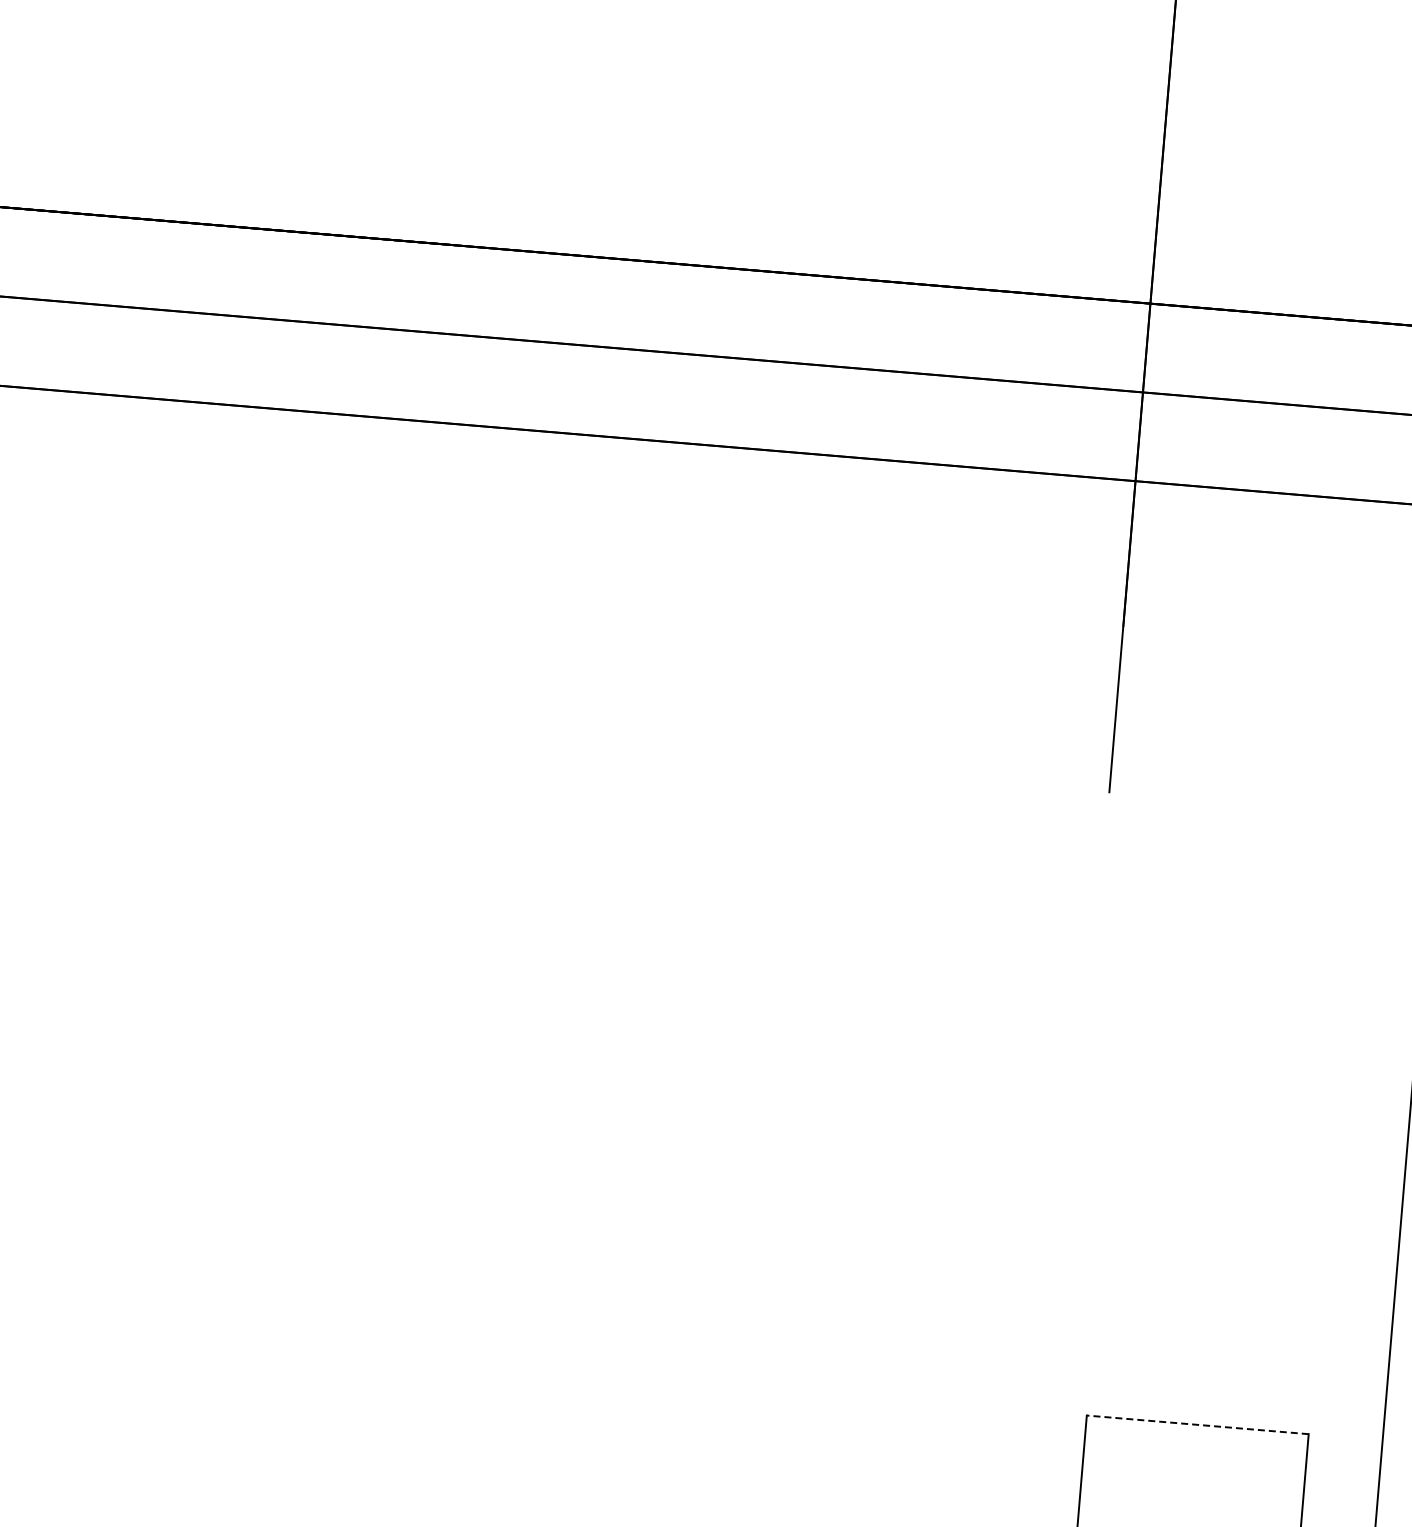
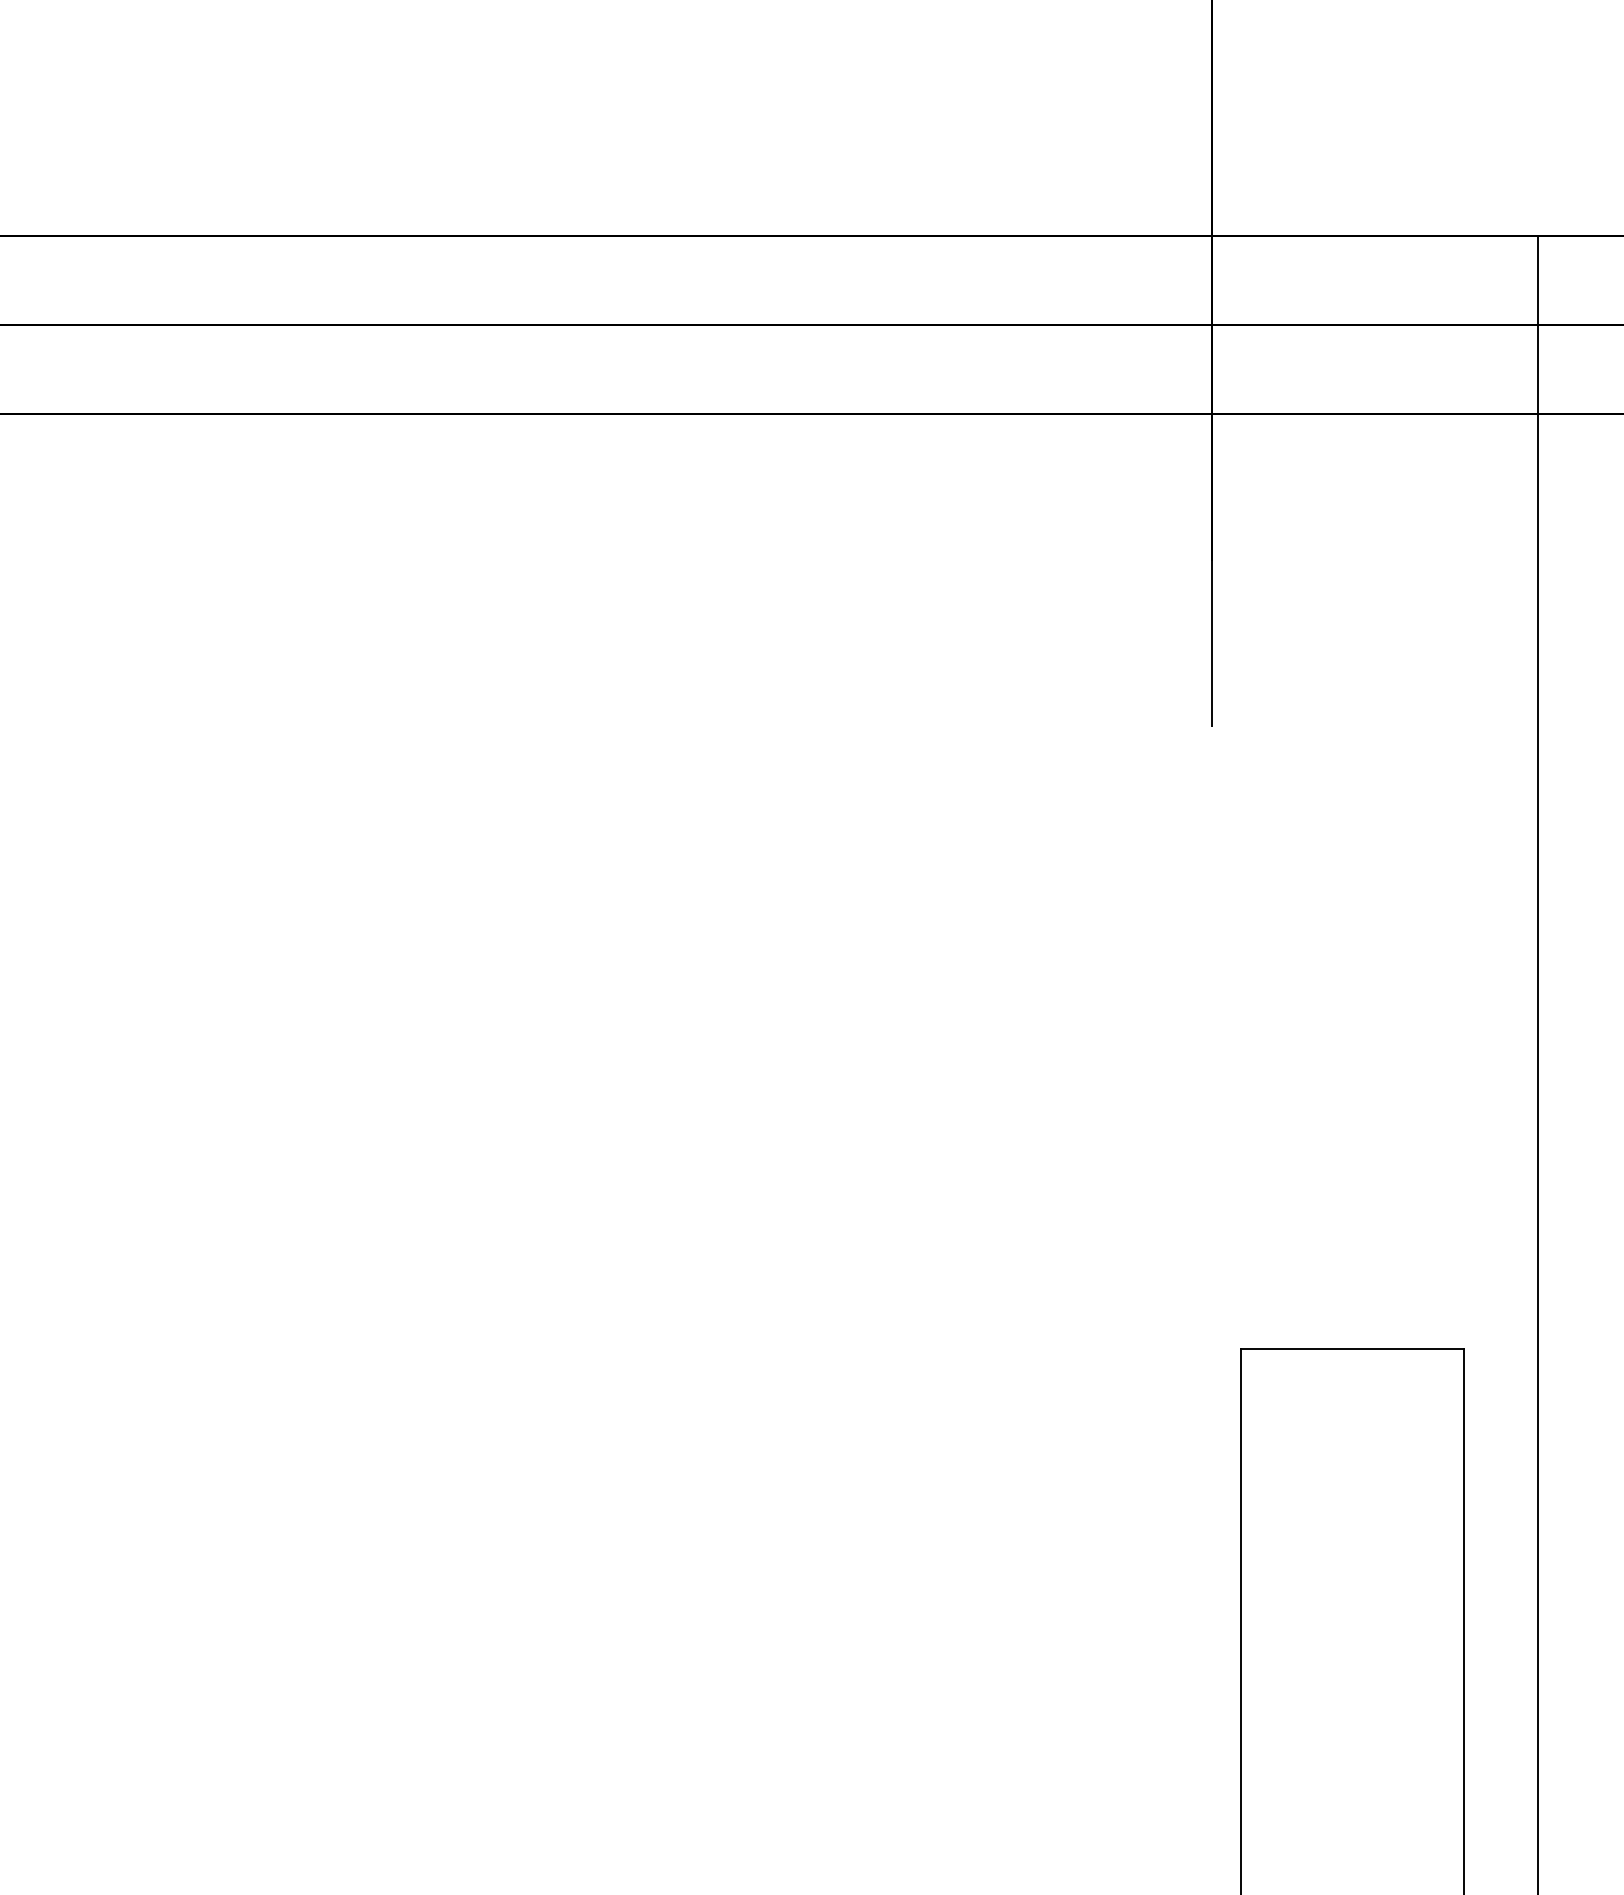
line: (1197, 1425) -> (1352, 1349), dashed -> solid

